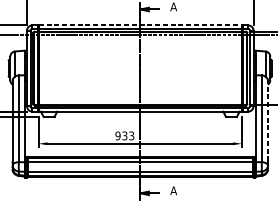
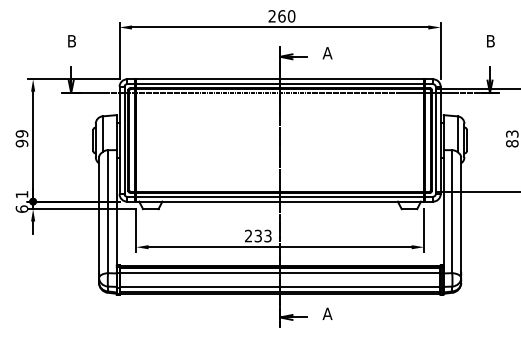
line: (140, 25) -> (280, 79), dashed -> solid
line: (268, 120) -> (461, 214), dashed -> solid
text: (117, 135) -> (248, 235), 933 -> 233

